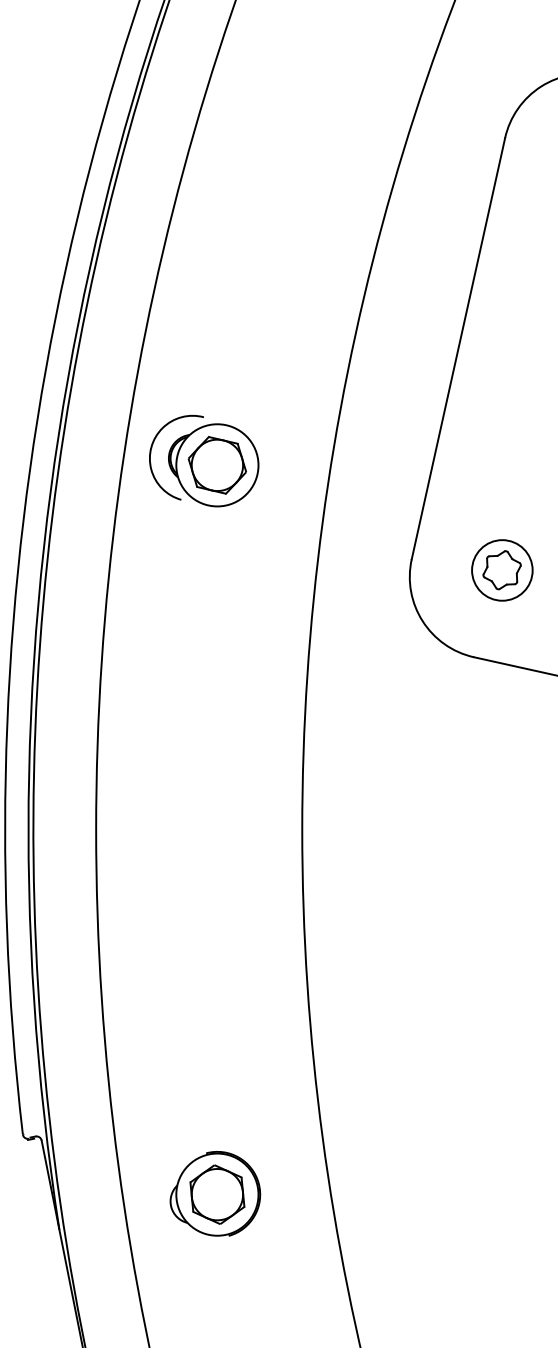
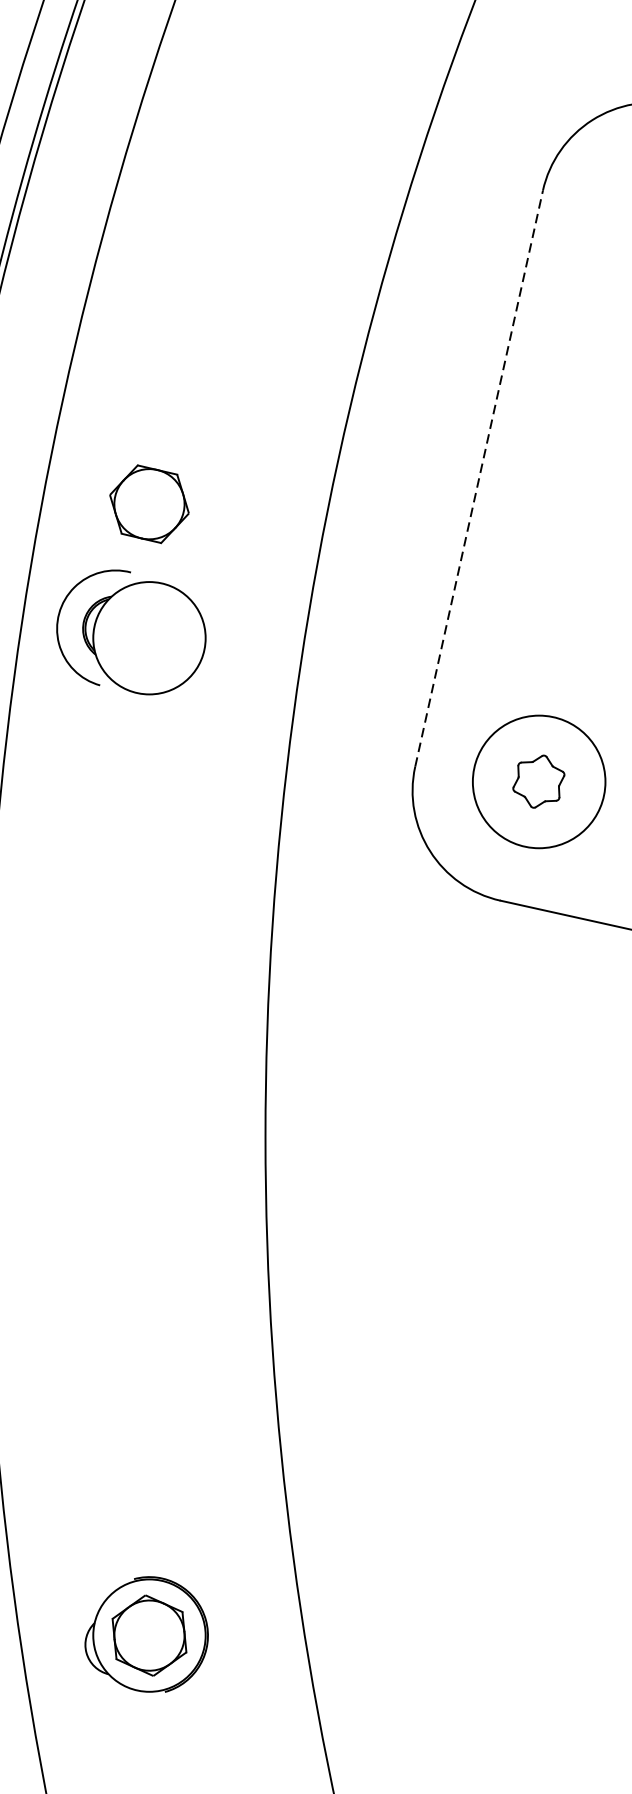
line: (458, 348) -> (479, 478), solid -> dashed
part: (216, 465) -> (148, 504), moved
circle: (502, 570) -> (539, 782), size x1.6

